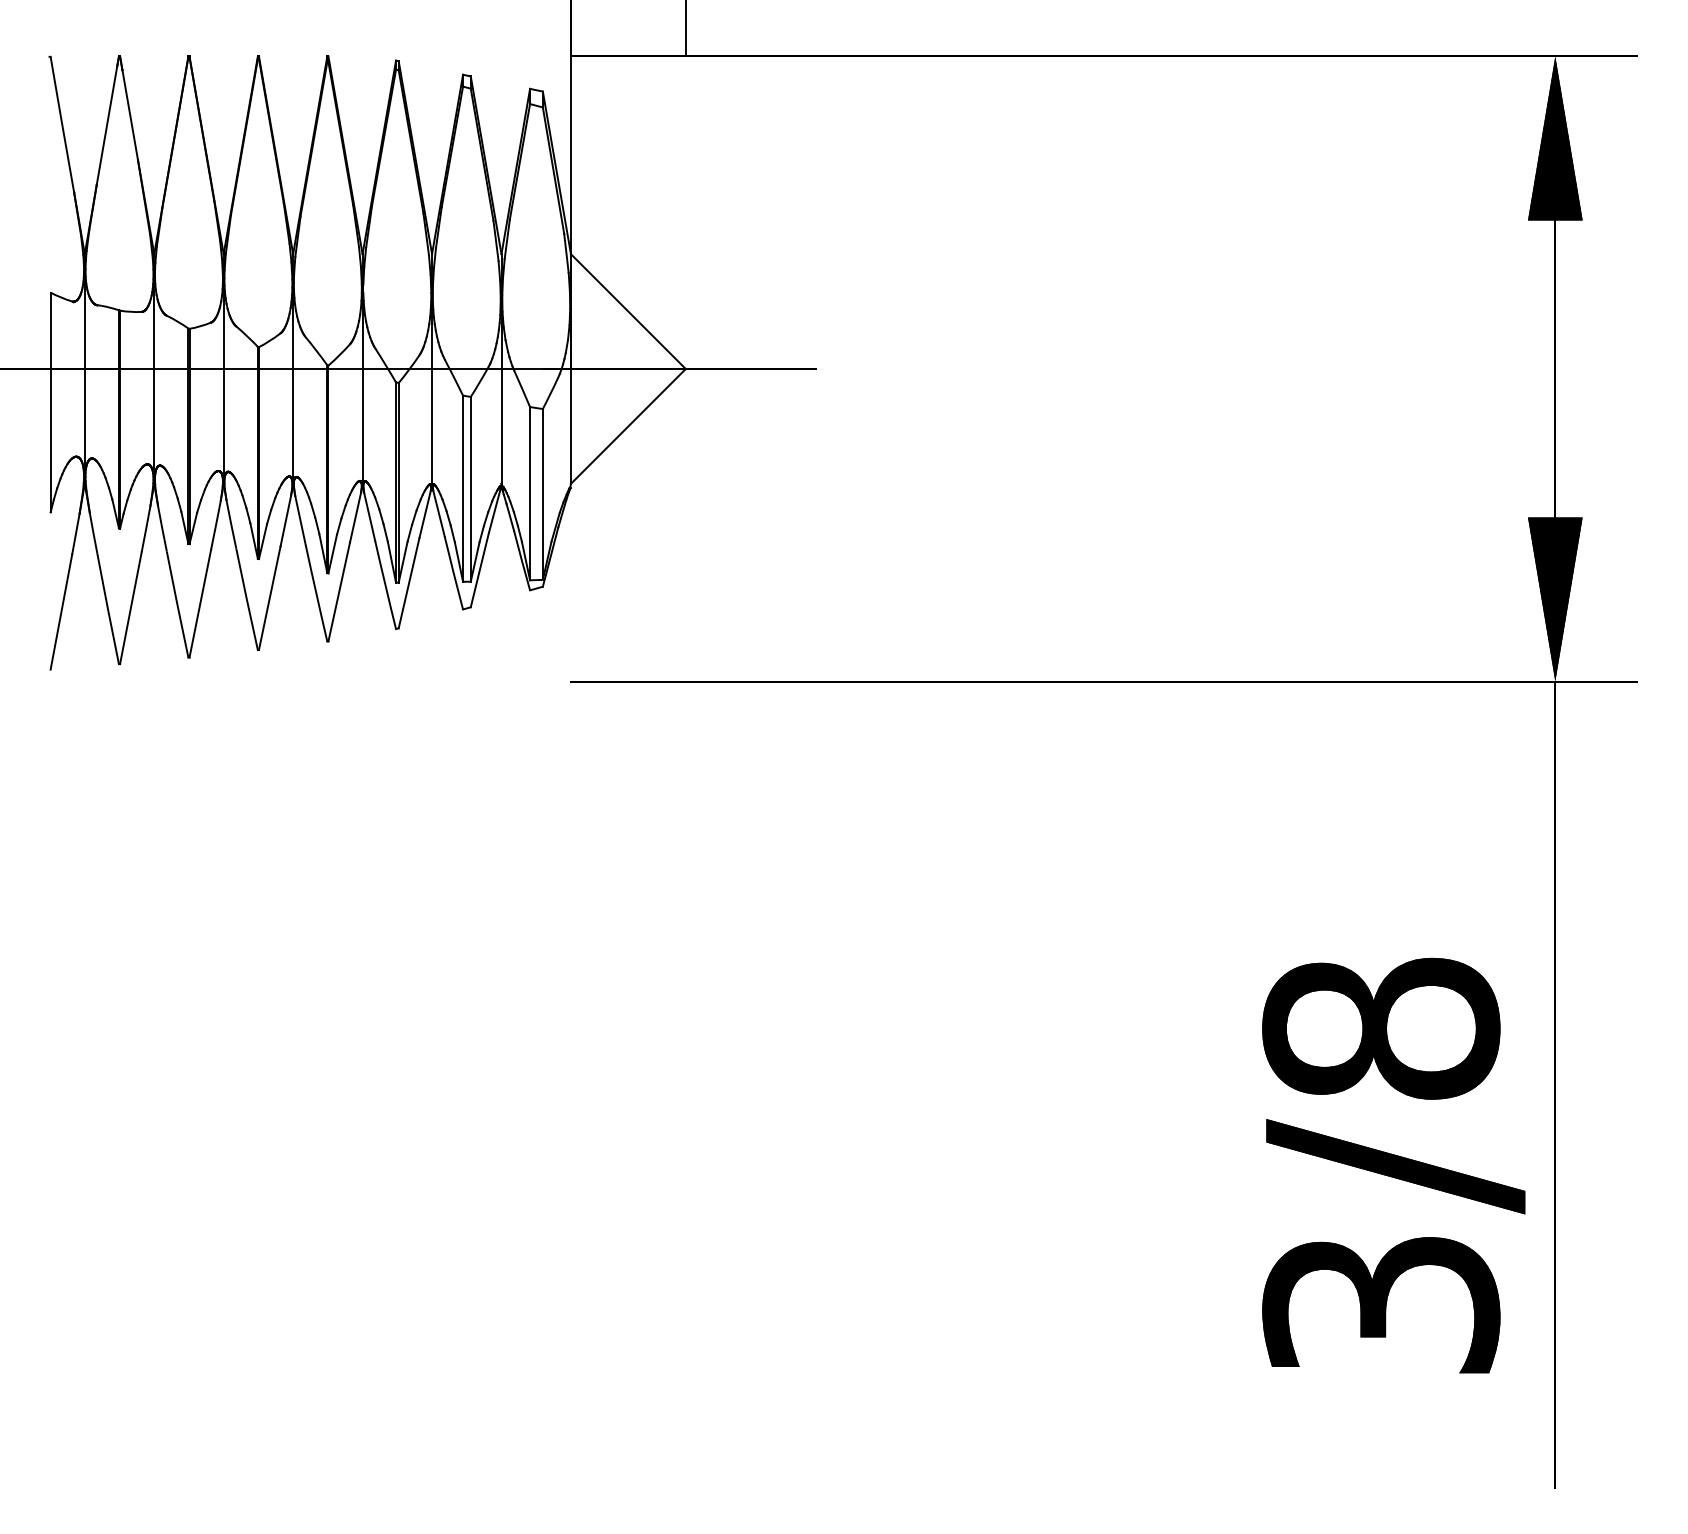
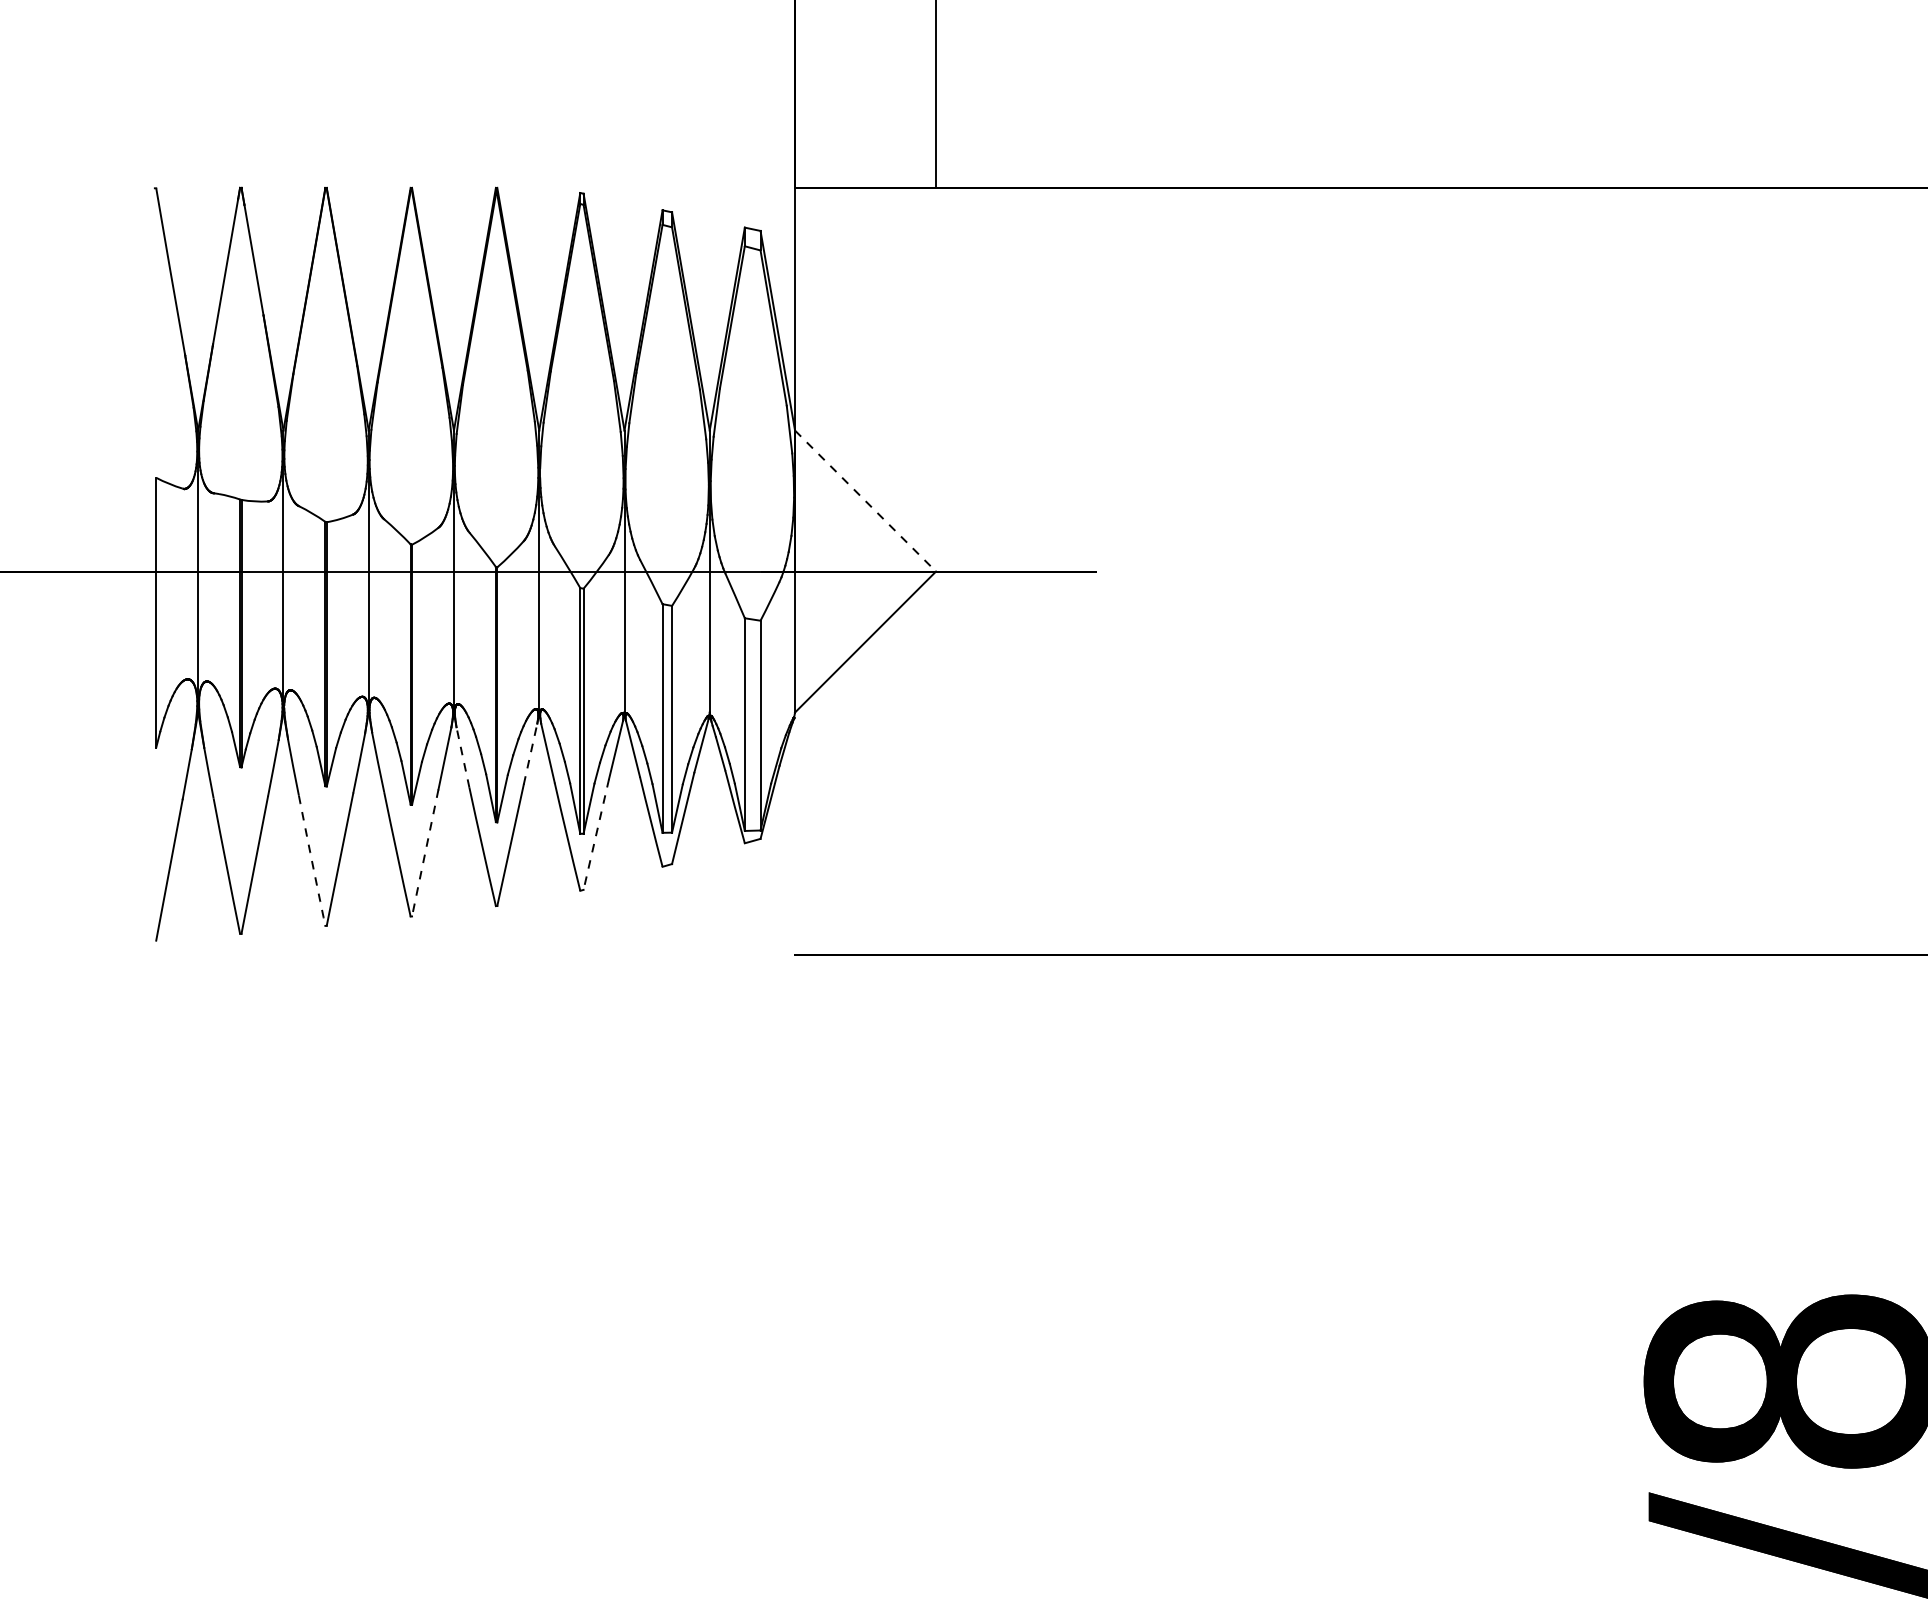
line: (628, 311) -> (865, 500), solid -> dashed
line: (355, 517) -> (530, 753), solid -> dashed
line: (300, 519) -> (463, 756), solid -> dashed
line: (408, 583) -> (595, 834), solid -> dashed
line: (269, 598) -> (424, 853), solid -> dashed
arc: (177, 604) -> (311, 860), solid -> dashed

